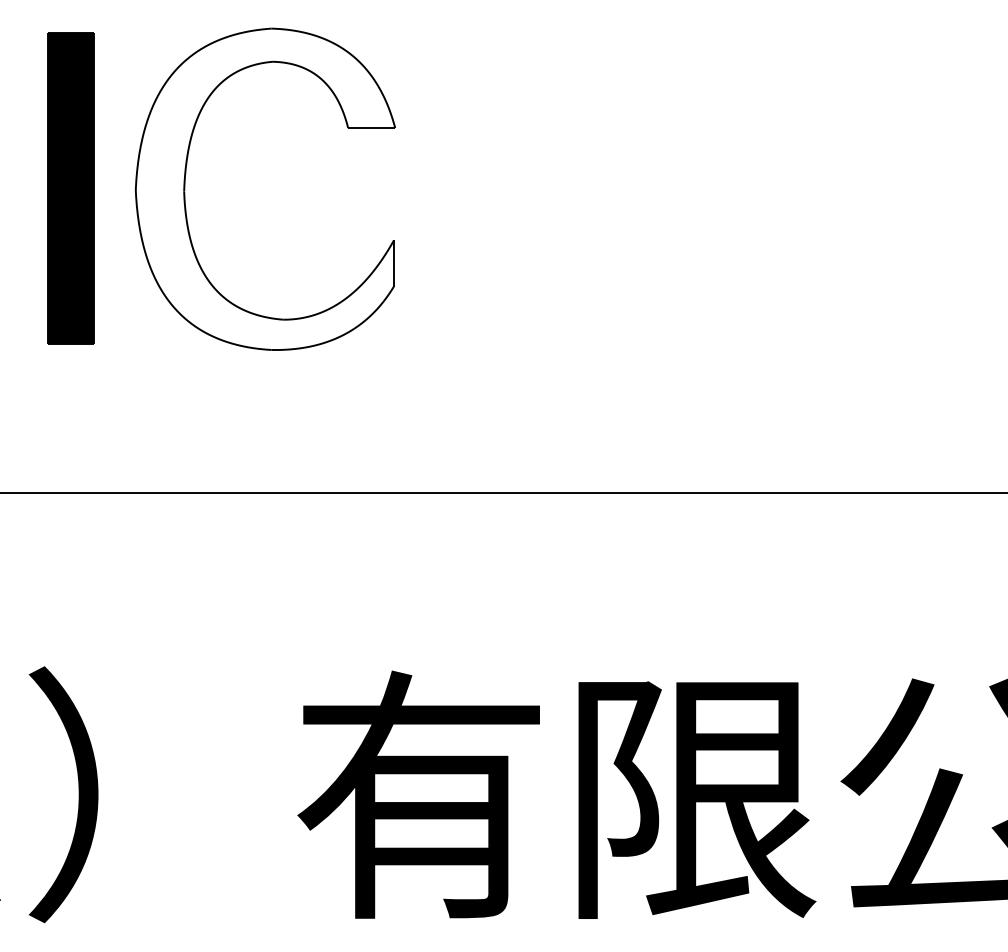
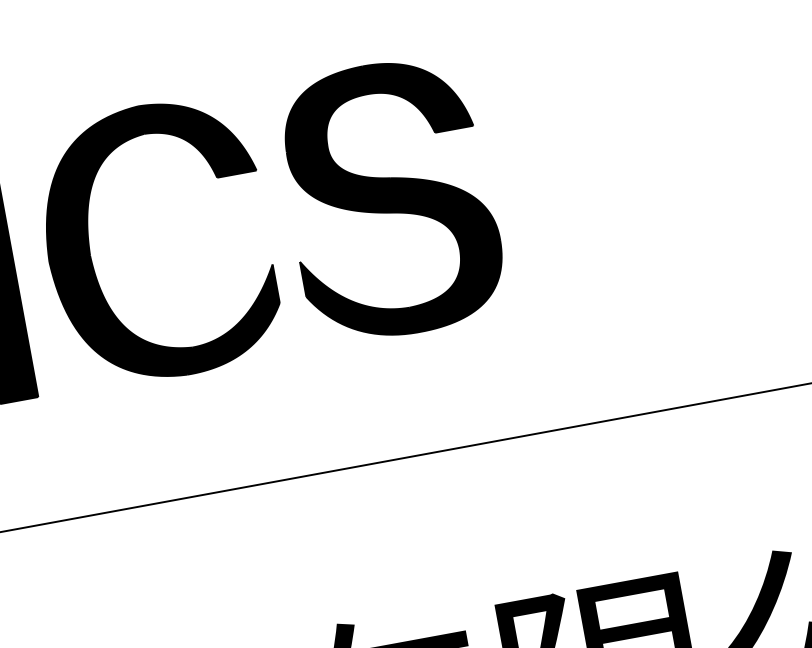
fill: (265, 189) -> (157, 241), added
part: (544, 189) -> (390, 198), added

